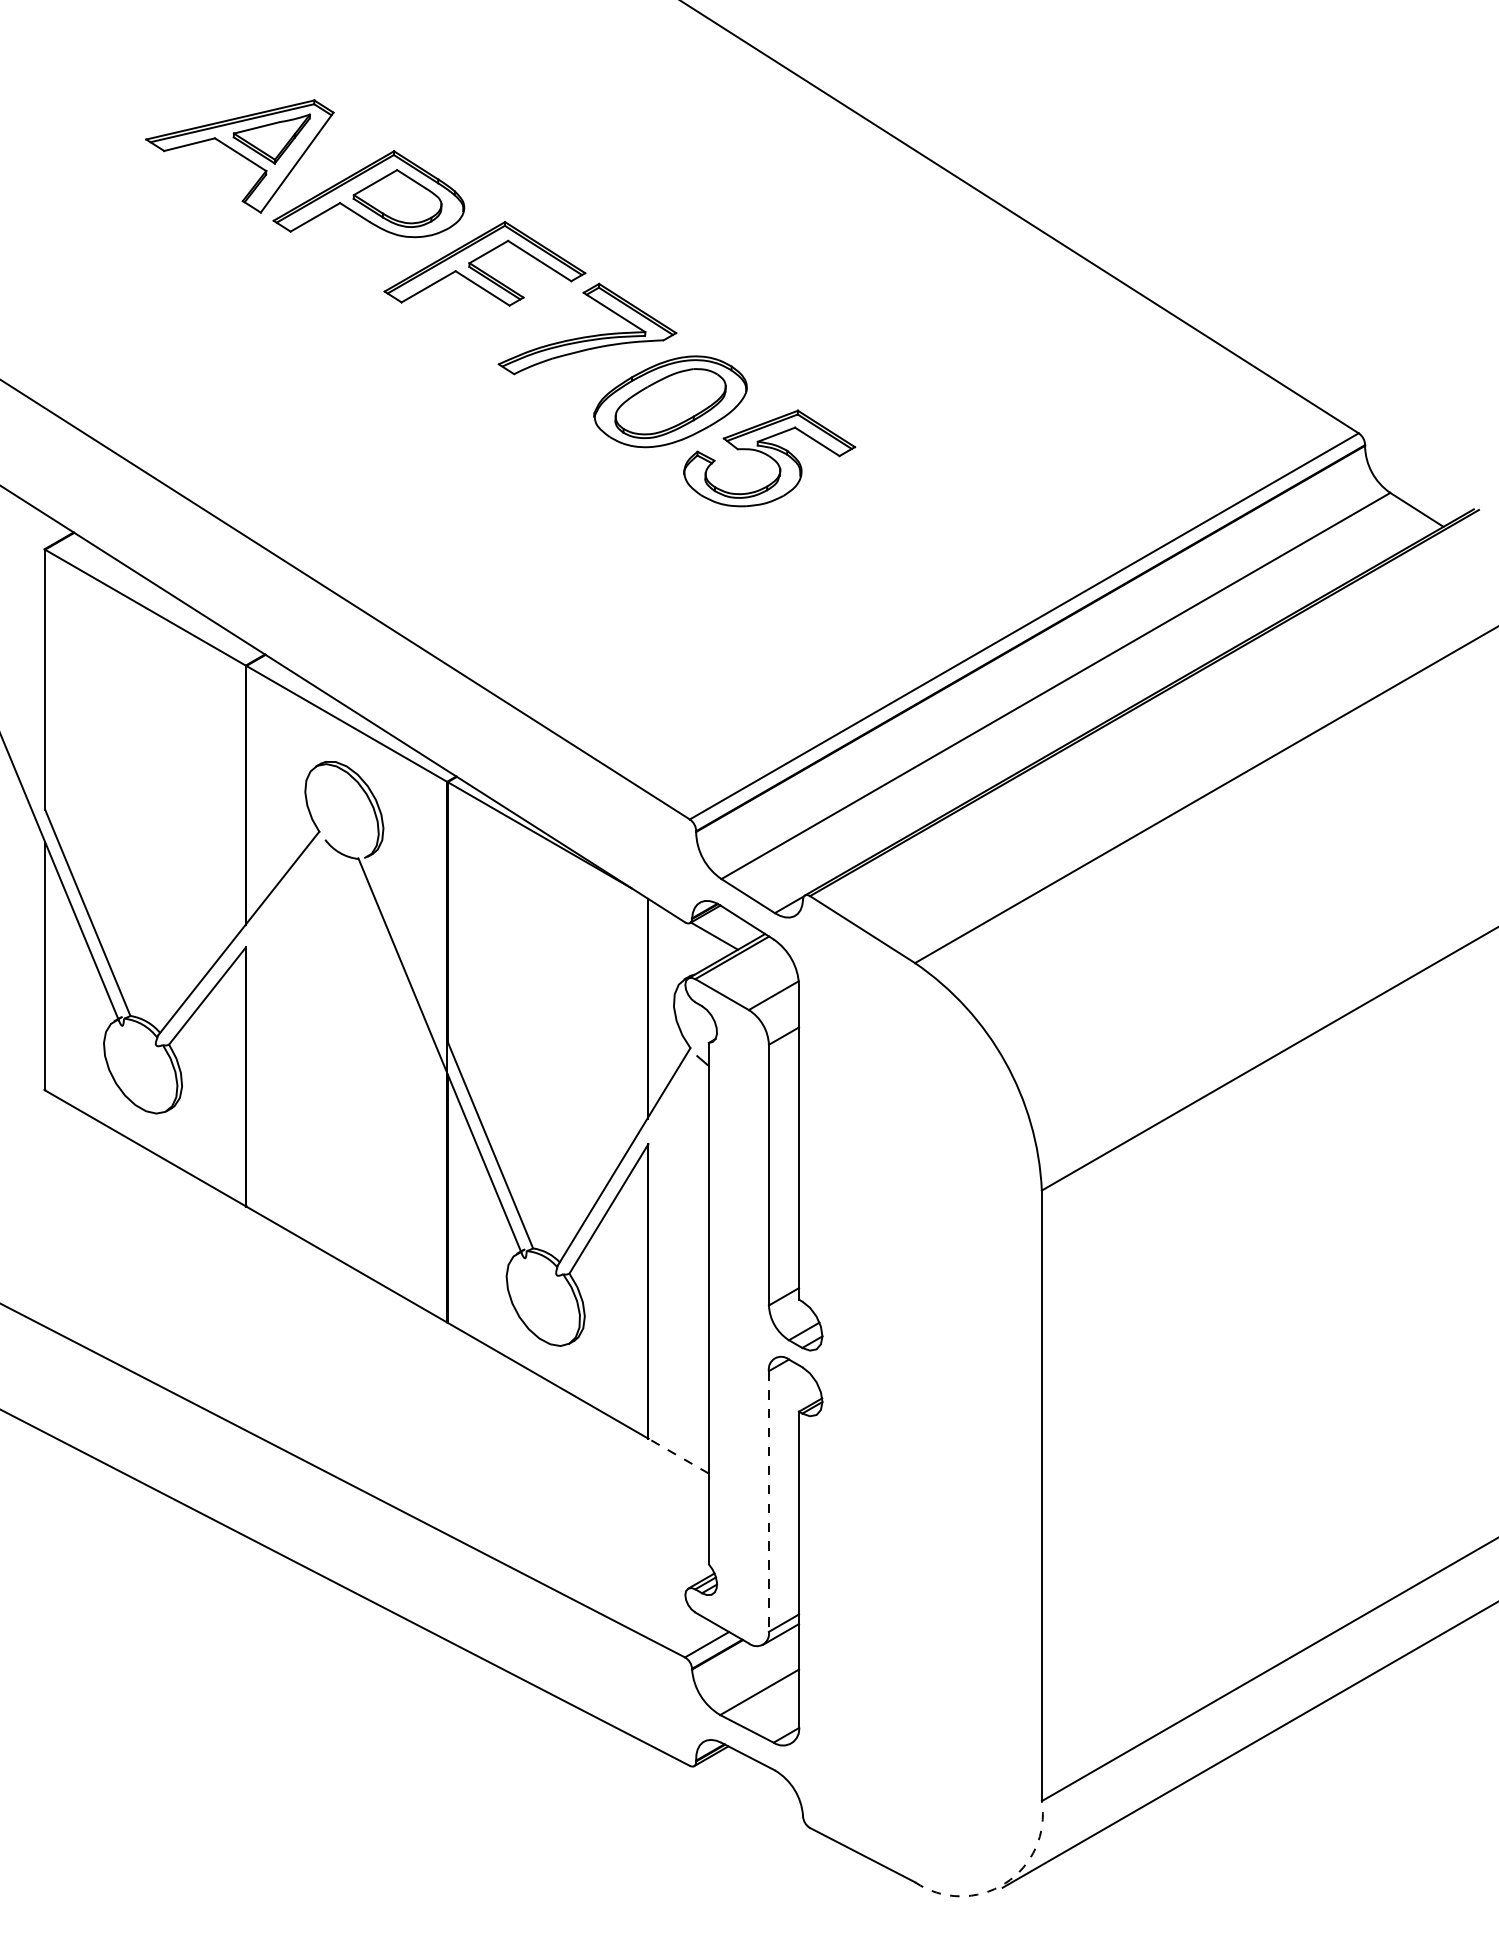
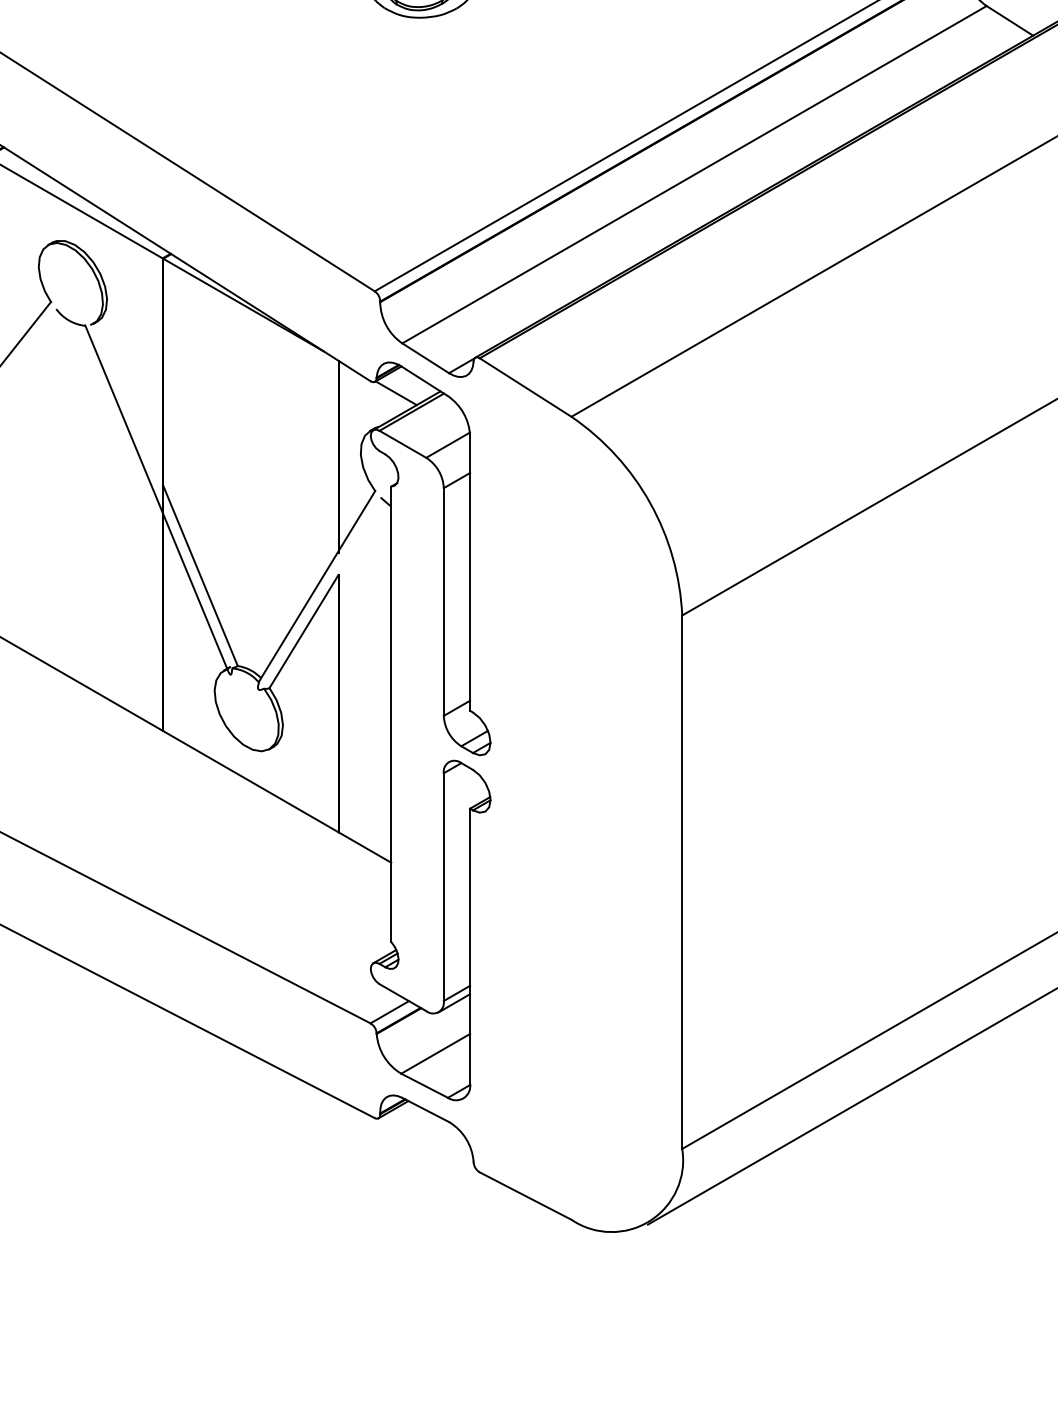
line: (678, 1456) -> (364, 847), dashed -> solid
line: (768, 1501) -> (443, 887), dashed -> solid
arc: (1005, 1883) -> (650, 1220), dashed -> solid

